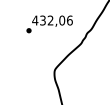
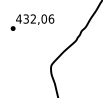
text: (49, 24) -> (32, 22), moved

